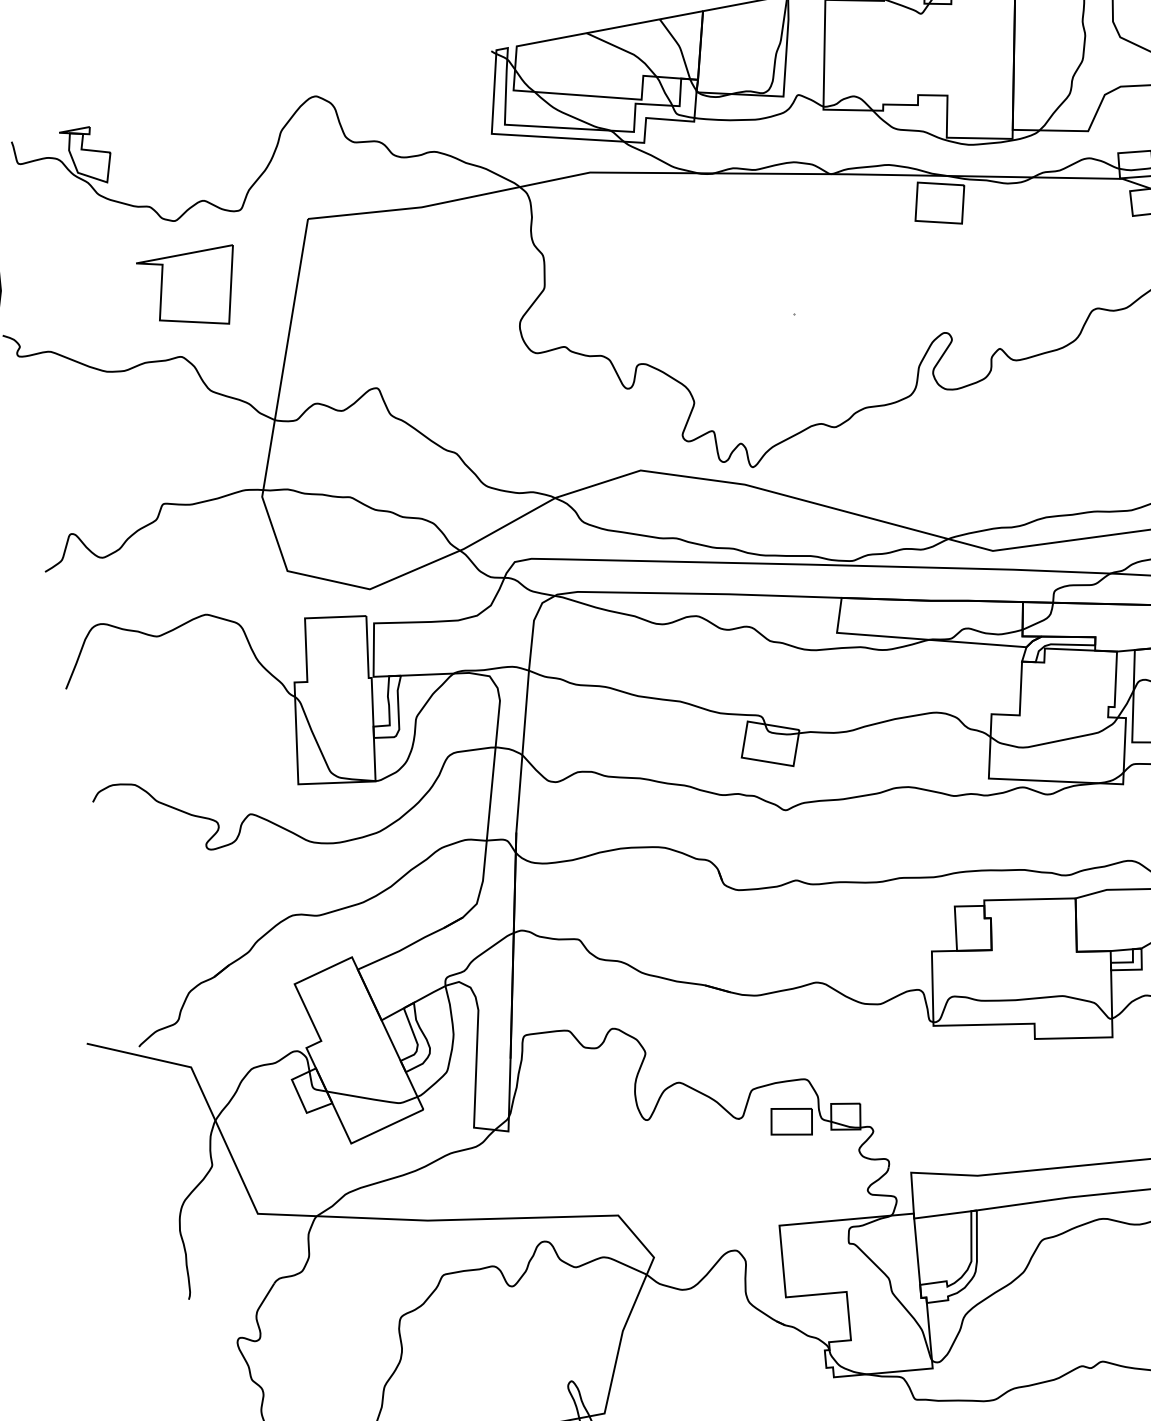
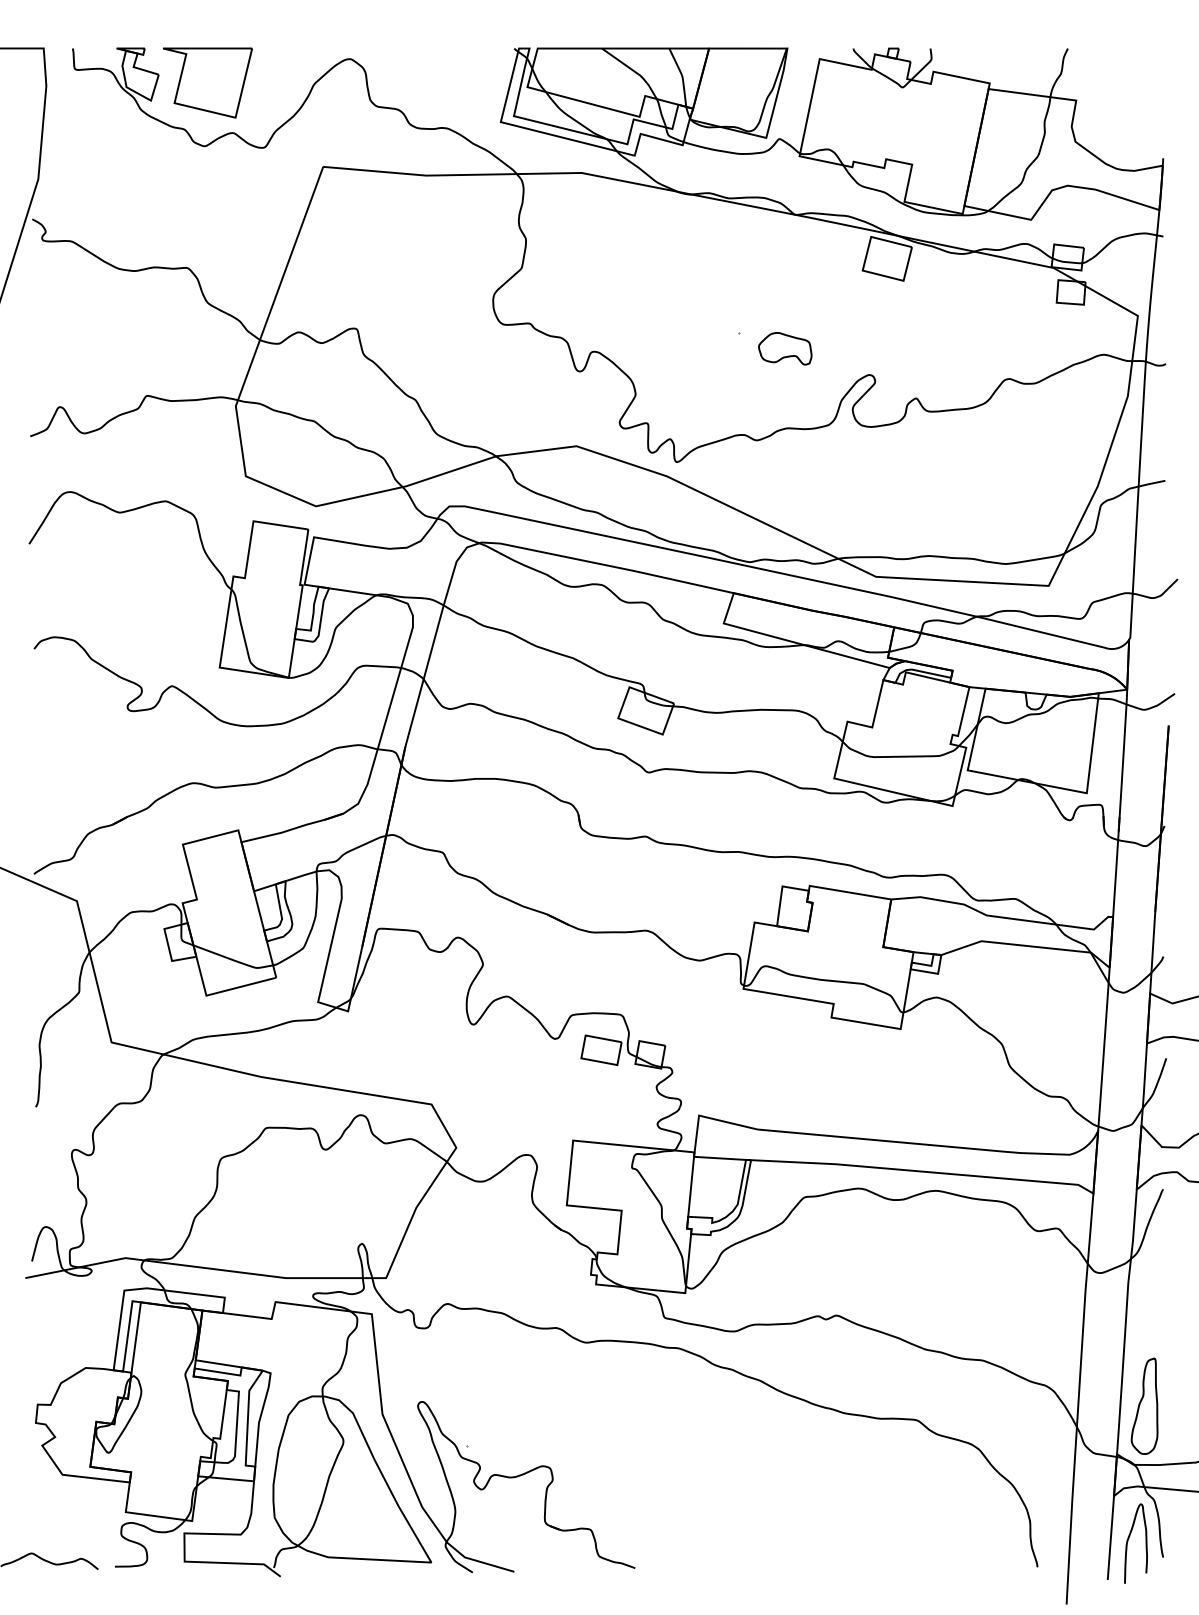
part: (191, 291) -> (207, 82), moved
part: (847, 321) -> (785, 348), added

